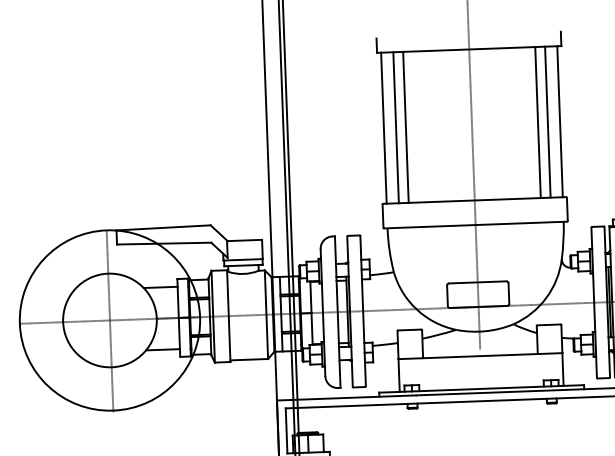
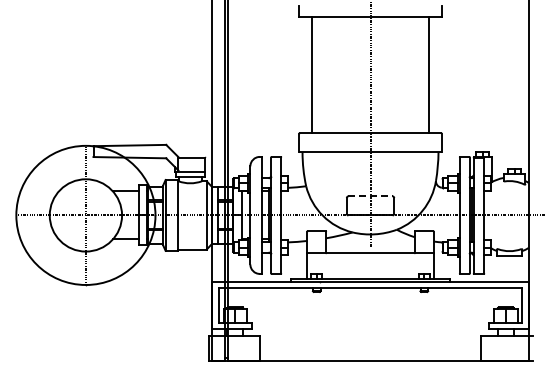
line: (560, 121) -> (438, 74), removed
line: (537, 122) -> (421, 74), removed
line: (405, 126) -> (319, 74), removed
line: (383, 127) -> (302, 74), removed
line: (479, 282) -> (371, 196), solid -> dashed

